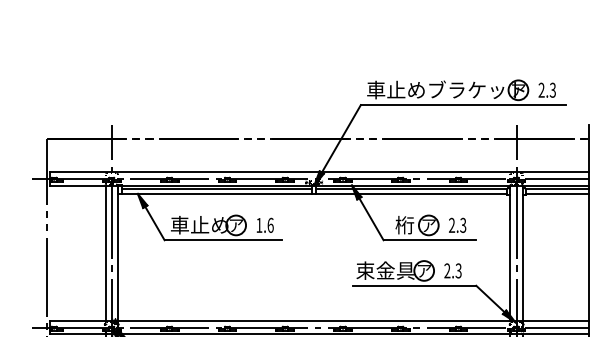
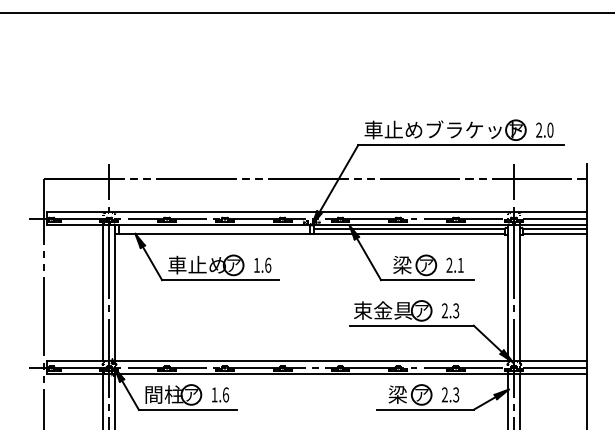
text: (552, 89) -> (550, 129), 2.3 -> 2.0
line: (216, 188) -> (214, 228), removed
text: (404, 224) -> (402, 264), 桁 -> 梁
text: (462, 224) -> (460, 264), 2.3 -> 2.1

